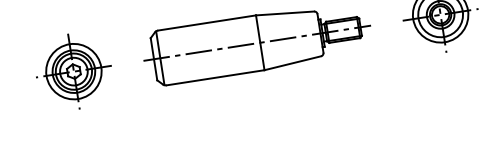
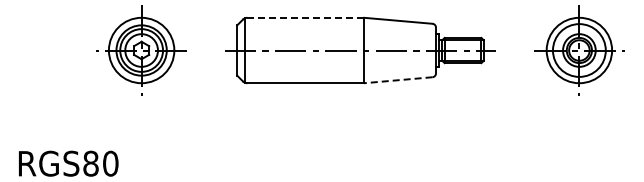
line: (206, 22) -> (305, 17), solid -> dashed
line: (292, 63) -> (397, 80), solid -> dashed

